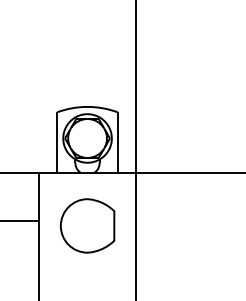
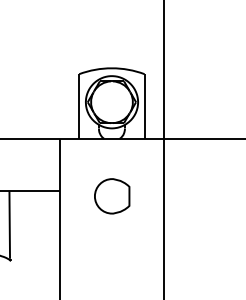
part: (87, 225) -> (111, 195), size x0.6

